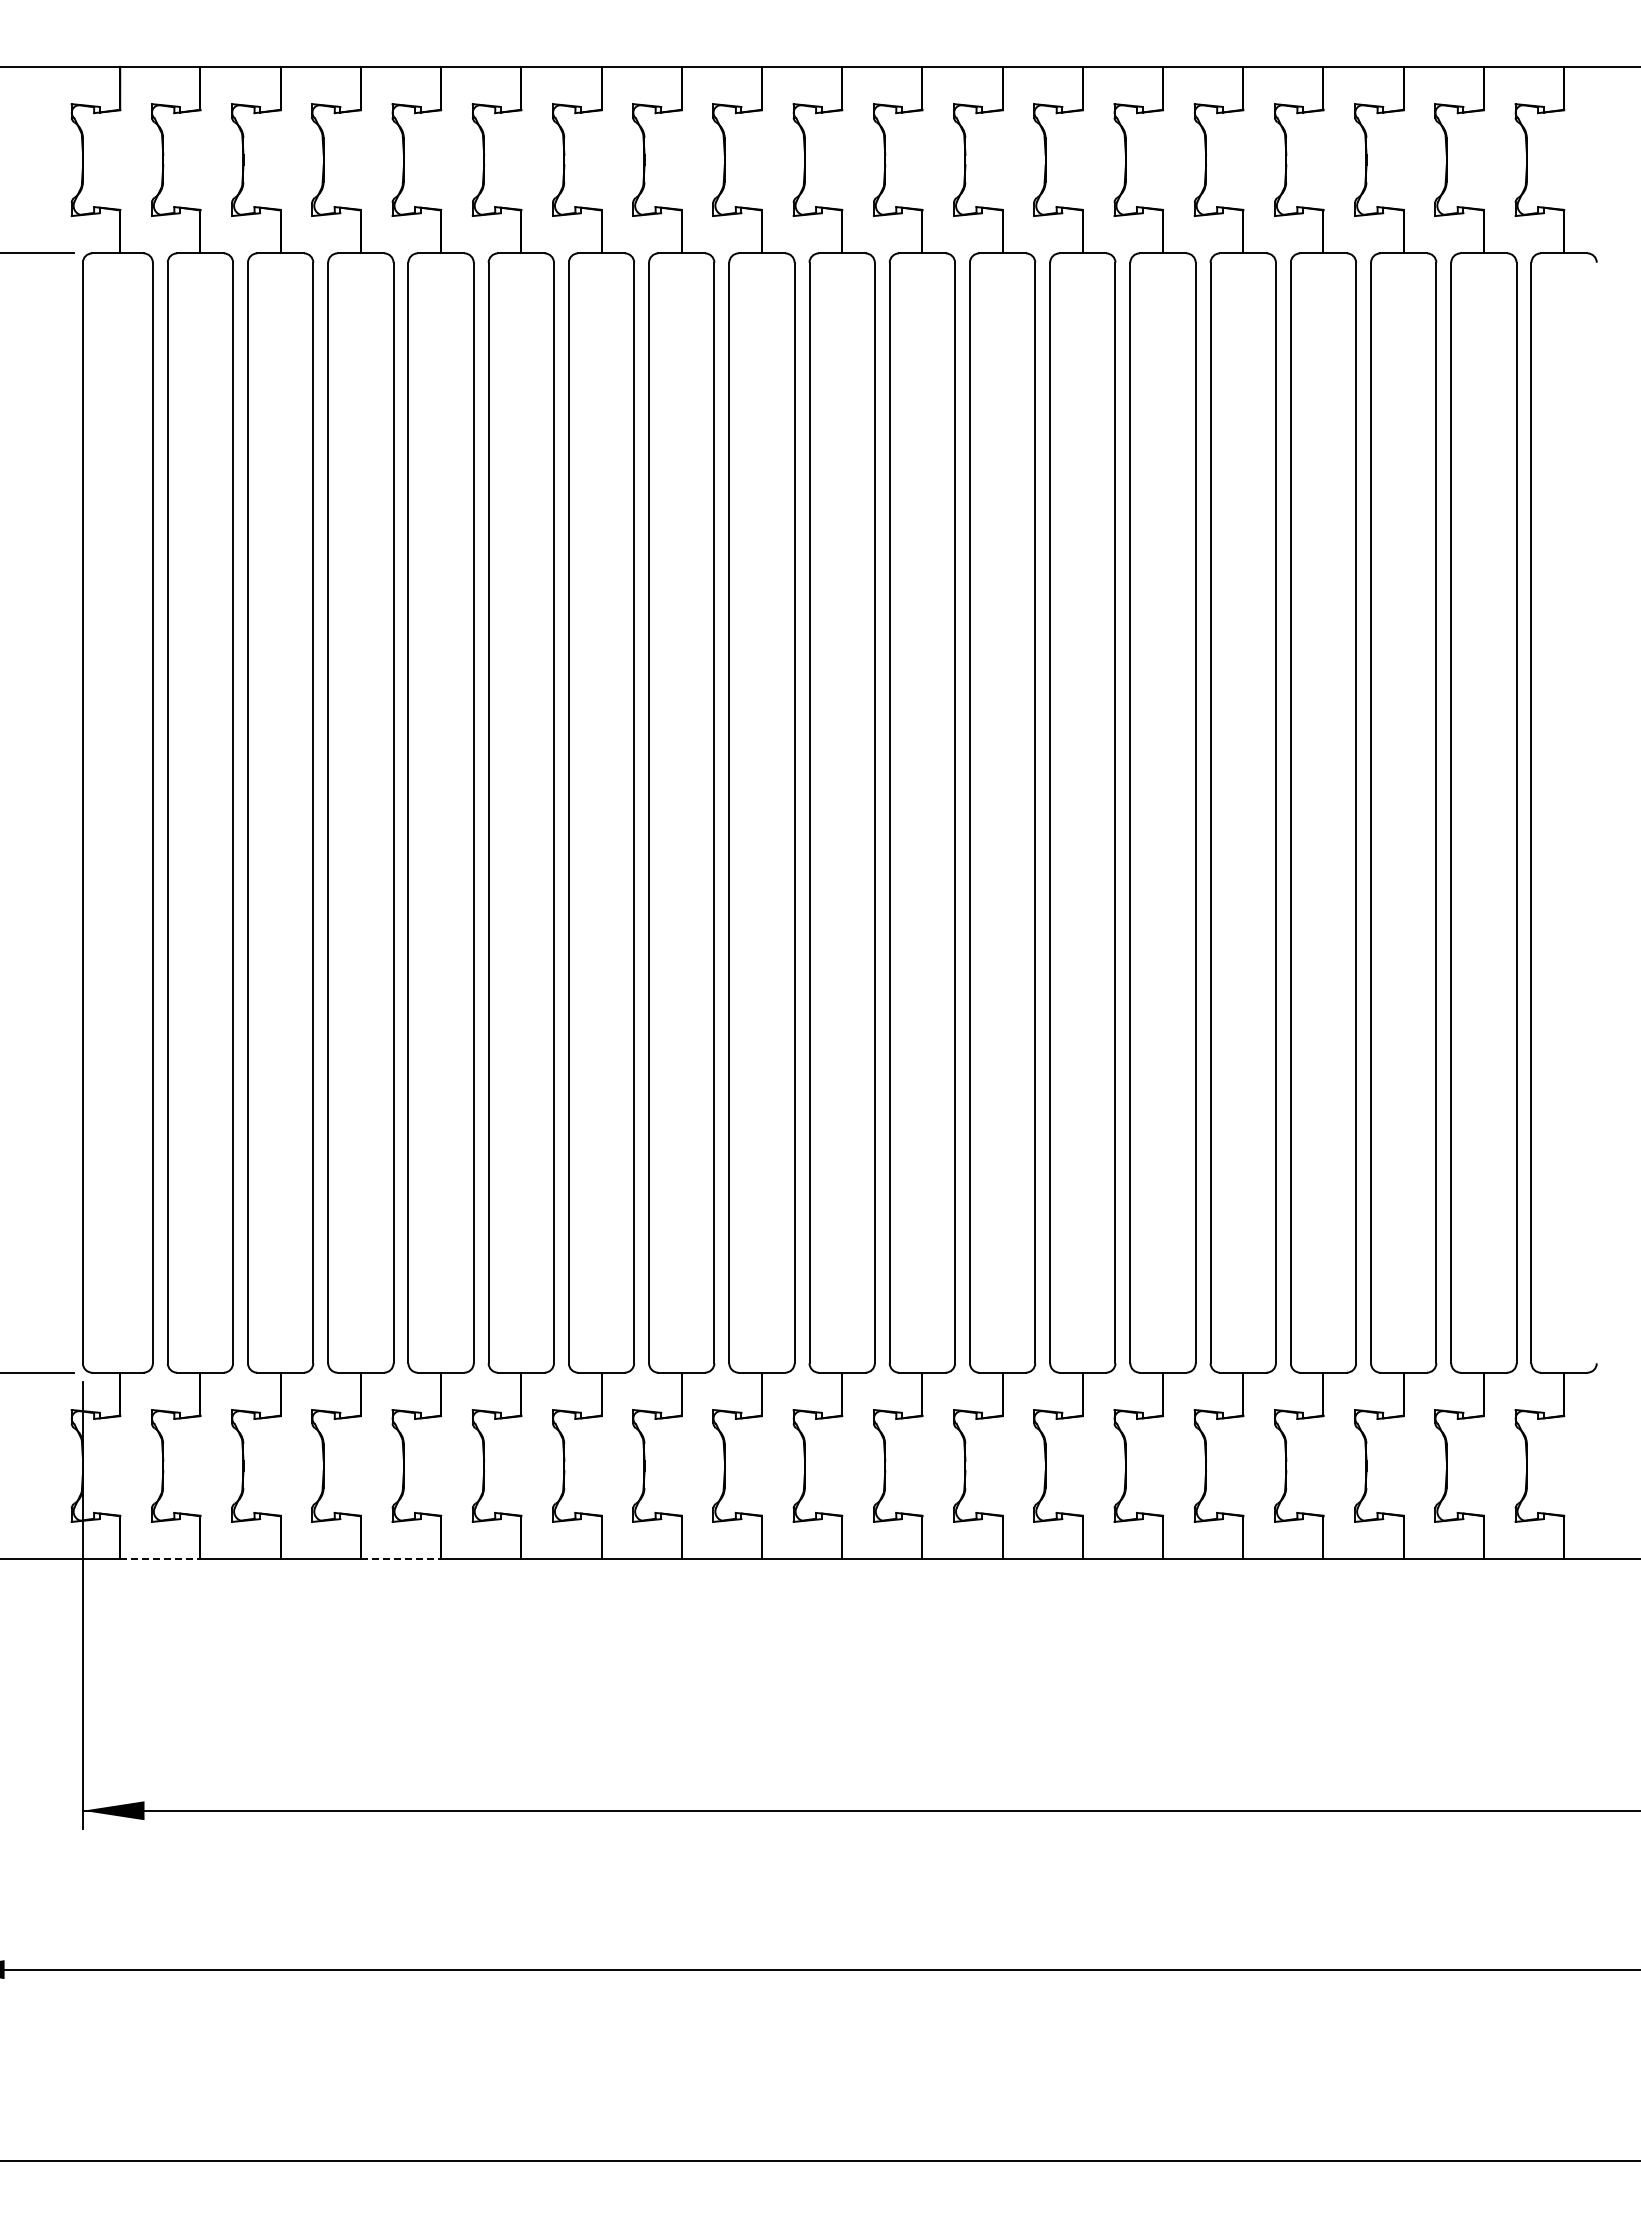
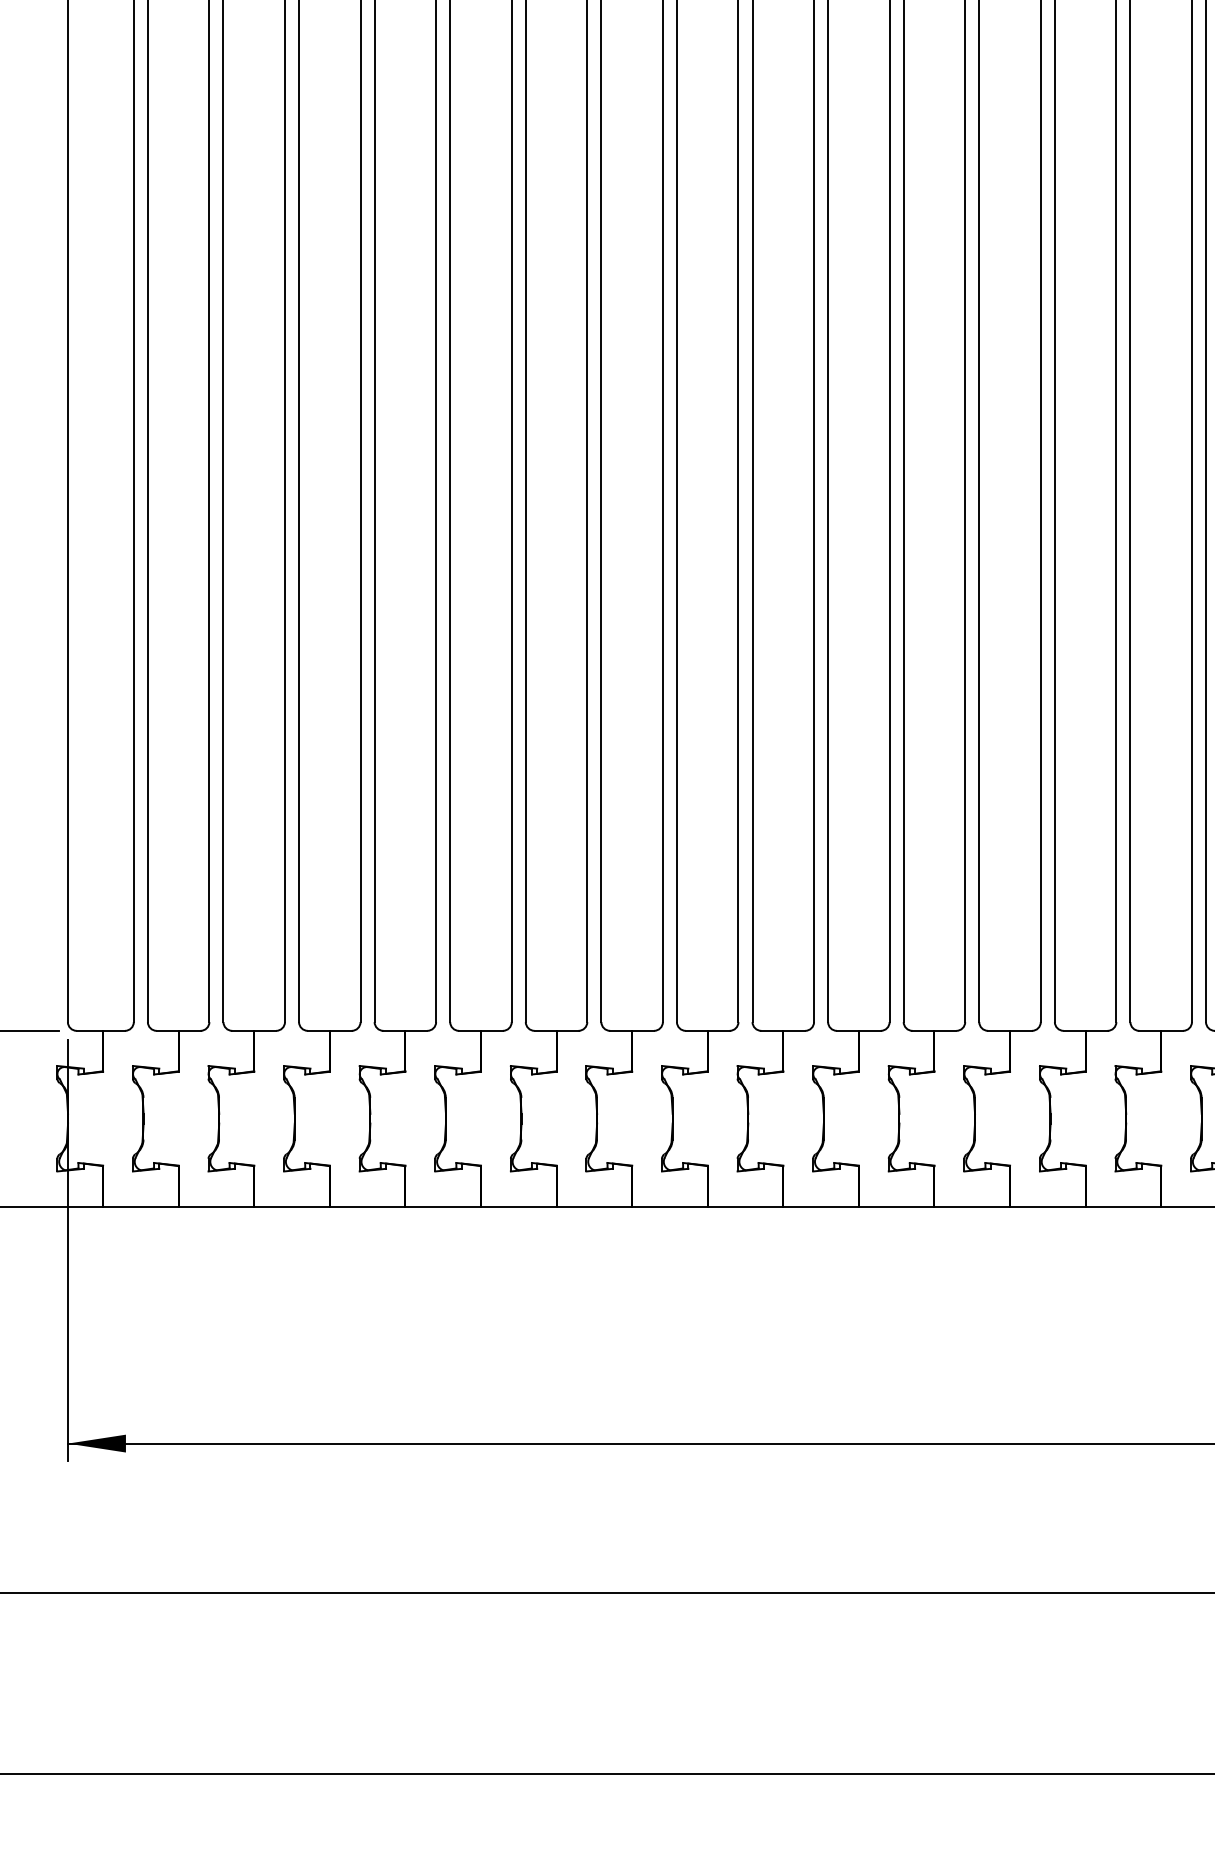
line: (160, 1559) -> (141, 1206), dashed -> solid
line: (401, 1559) -> (368, 1206), dashed -> solid

